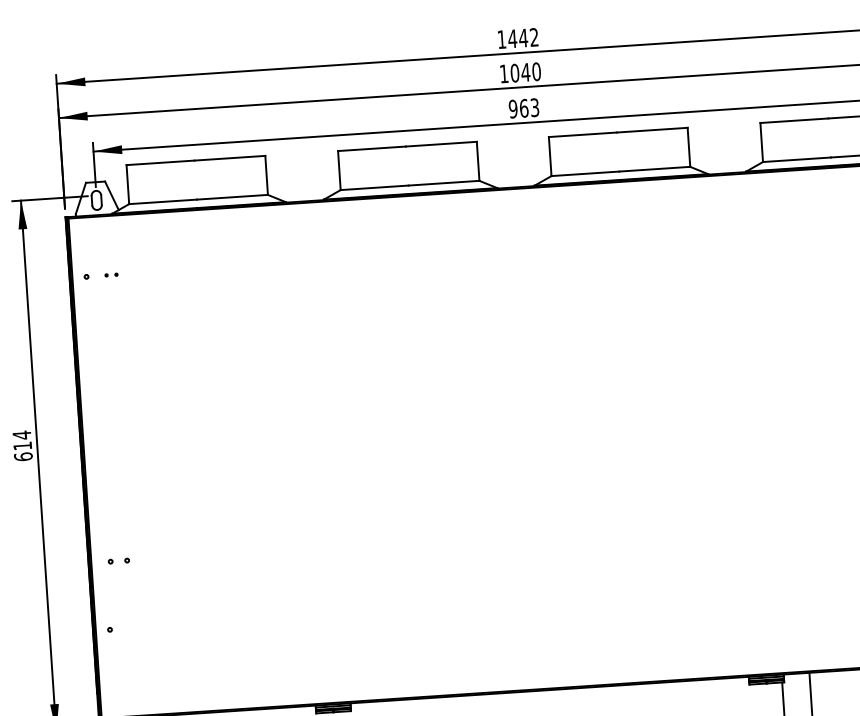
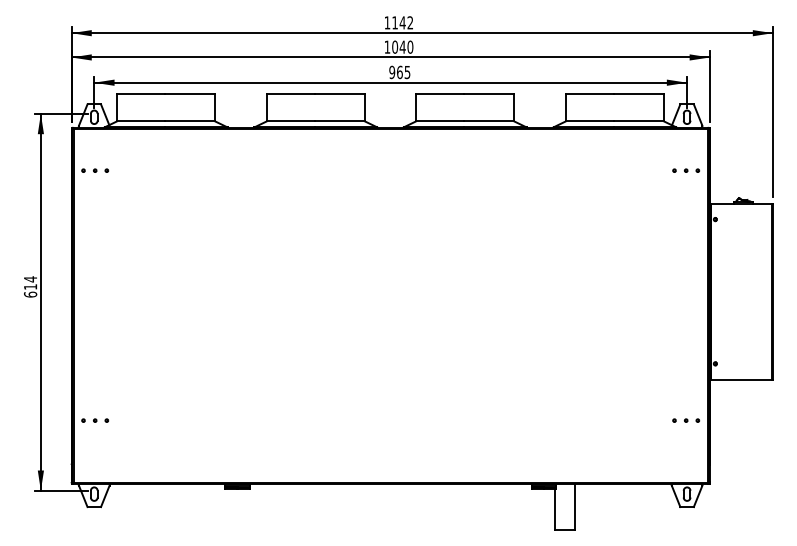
text: (511, 38) -> (394, 22), 1442 -> 1142
text: (534, 106) -> (407, 71), 963 -> 965
part: (111, 274) -> (101, 170), size x1.67
part: (119, 560) -> (101, 420), moved

